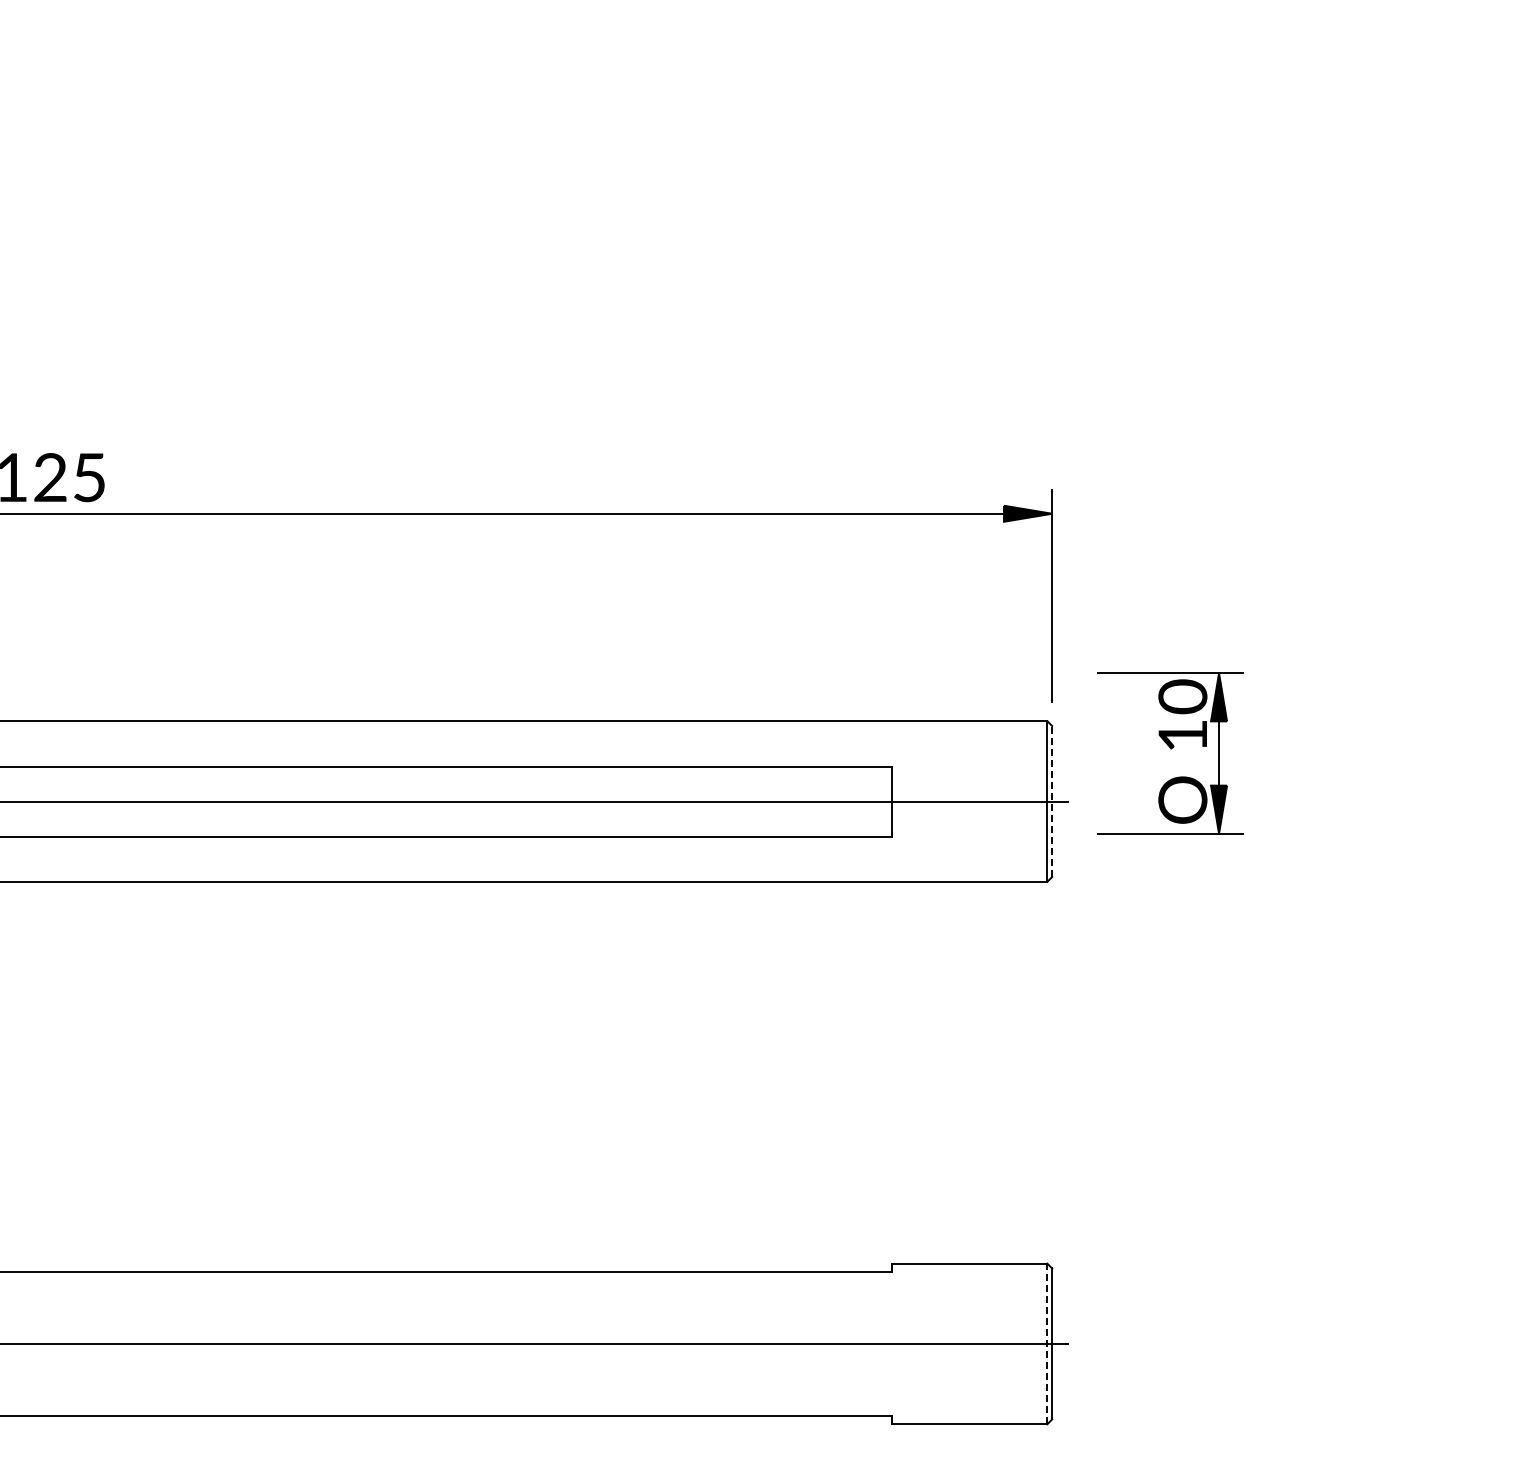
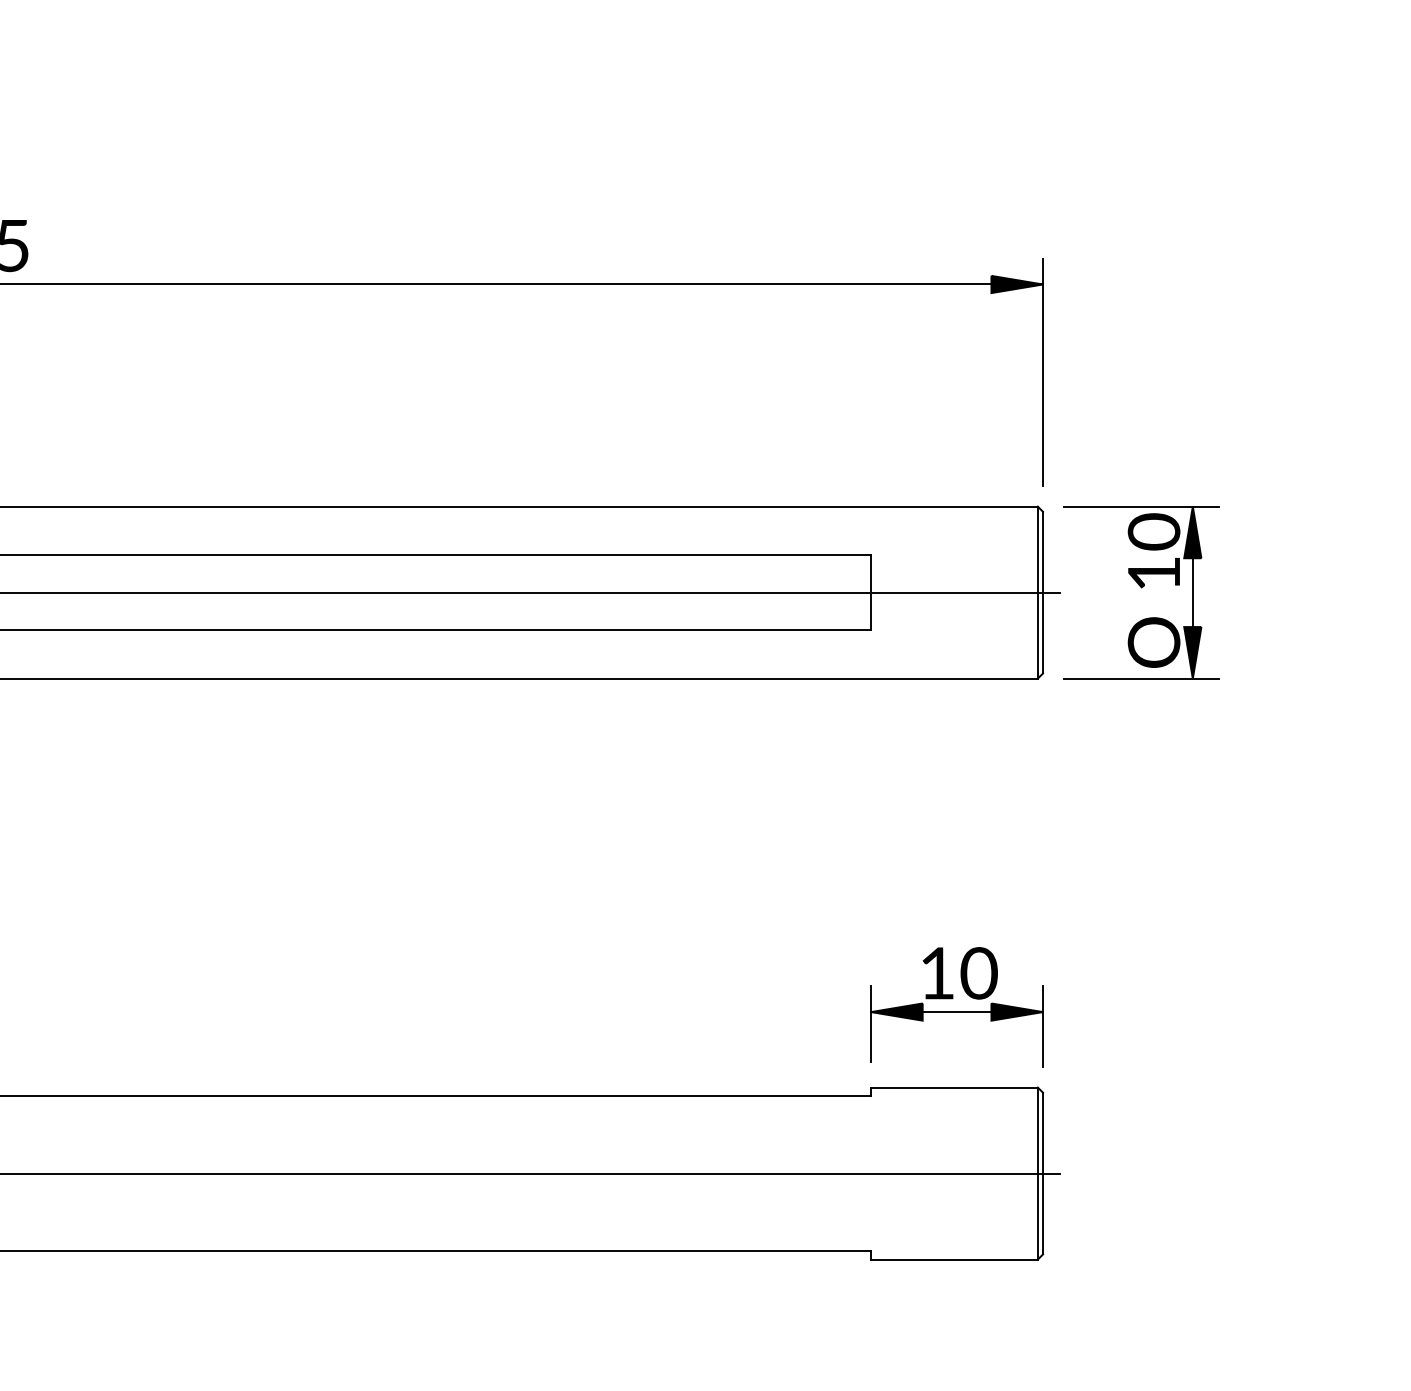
part: (1170, 753) -> (1140, 592), moved
line: (1052, 801) -> (1043, 592), dashed -> solid
part: (971, 1188) -> (956, 1007), added
line: (1047, 1343) -> (1038, 1173), dashed -> solid

